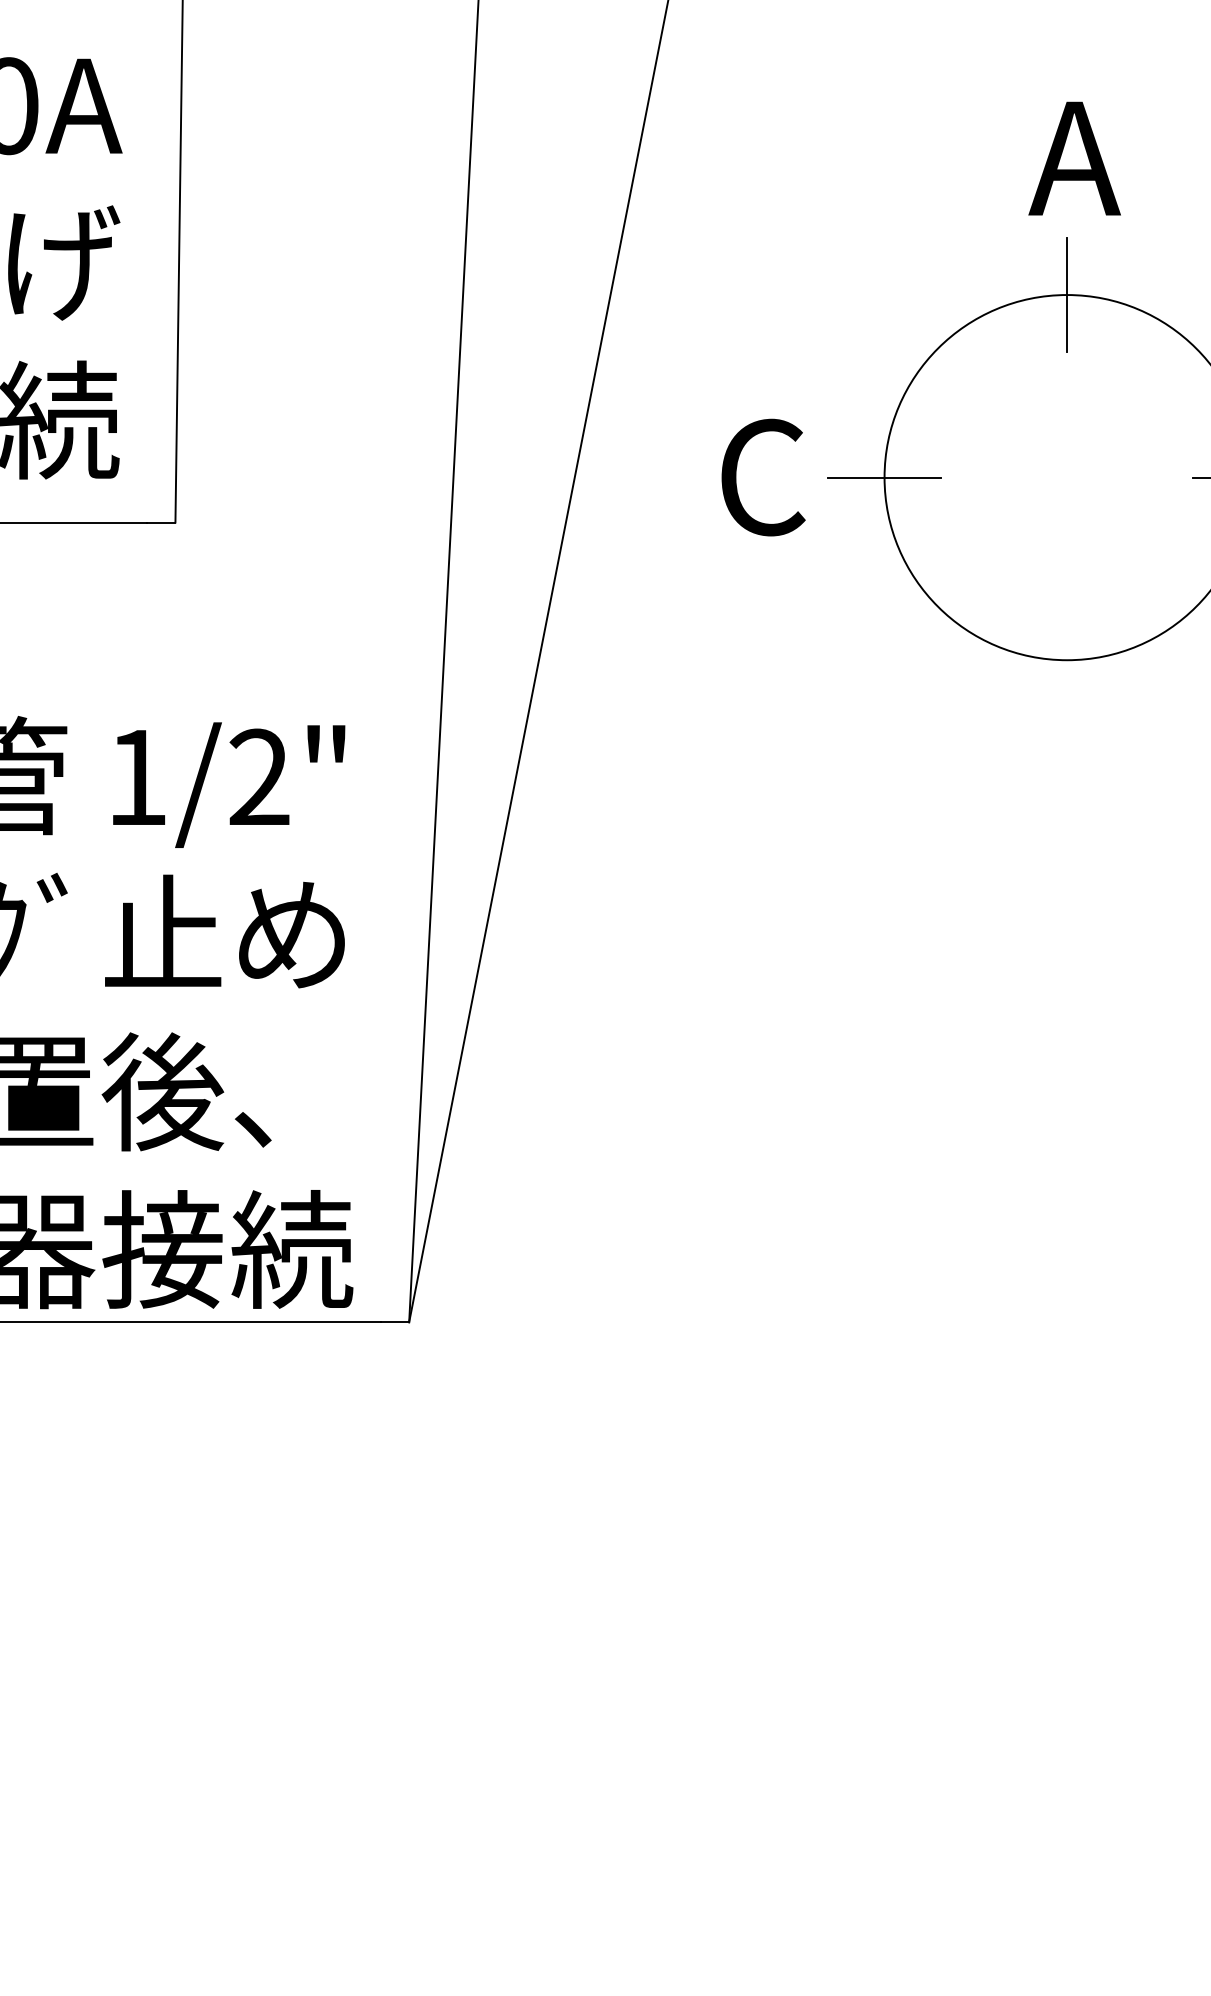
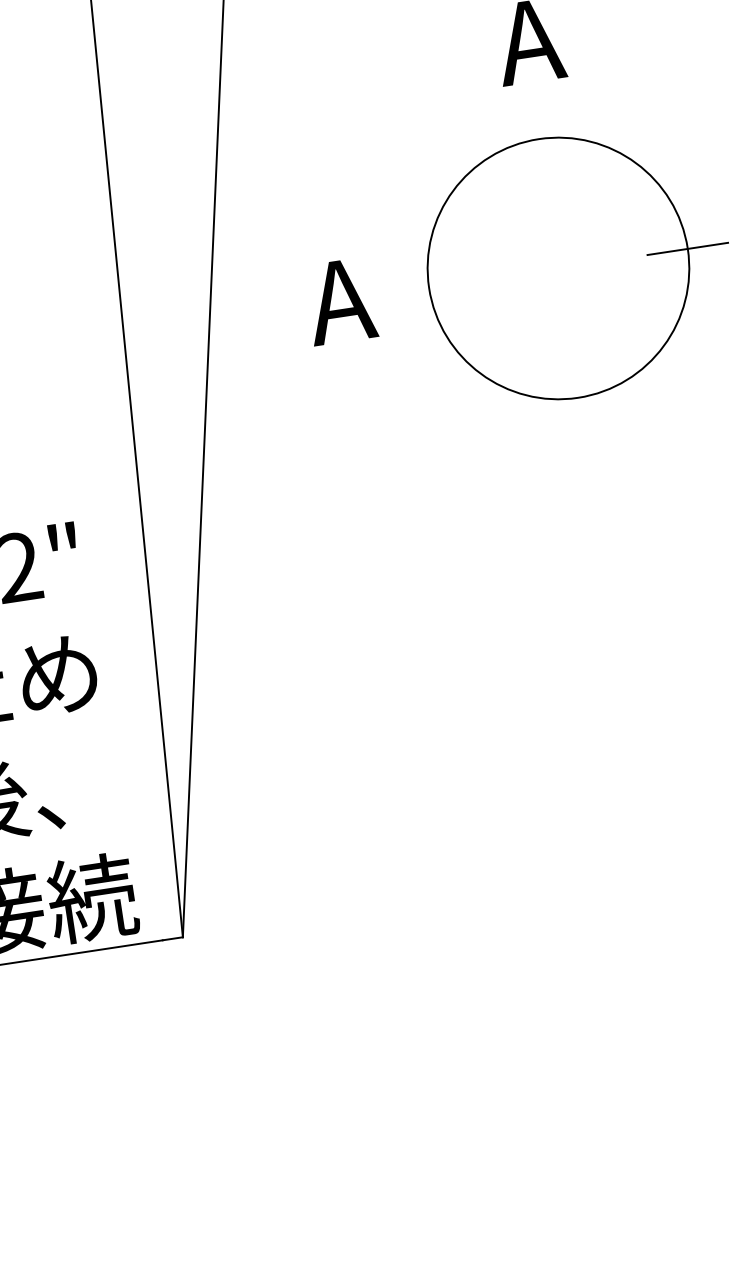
line: (1067, 294) -> (539, 138), removed
text: (759, 477) -> (340, 301), C -> A
line: (884, 477) -> (429, 287), removed

